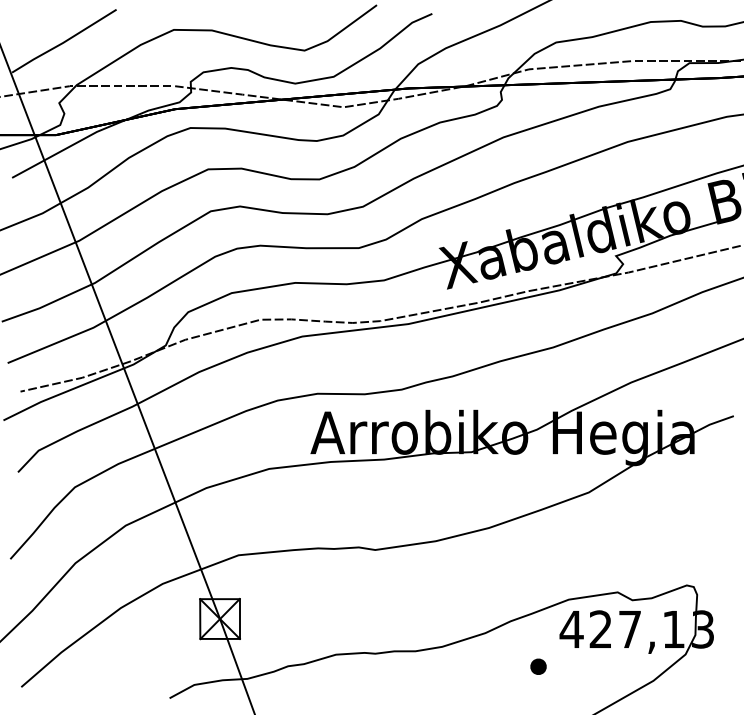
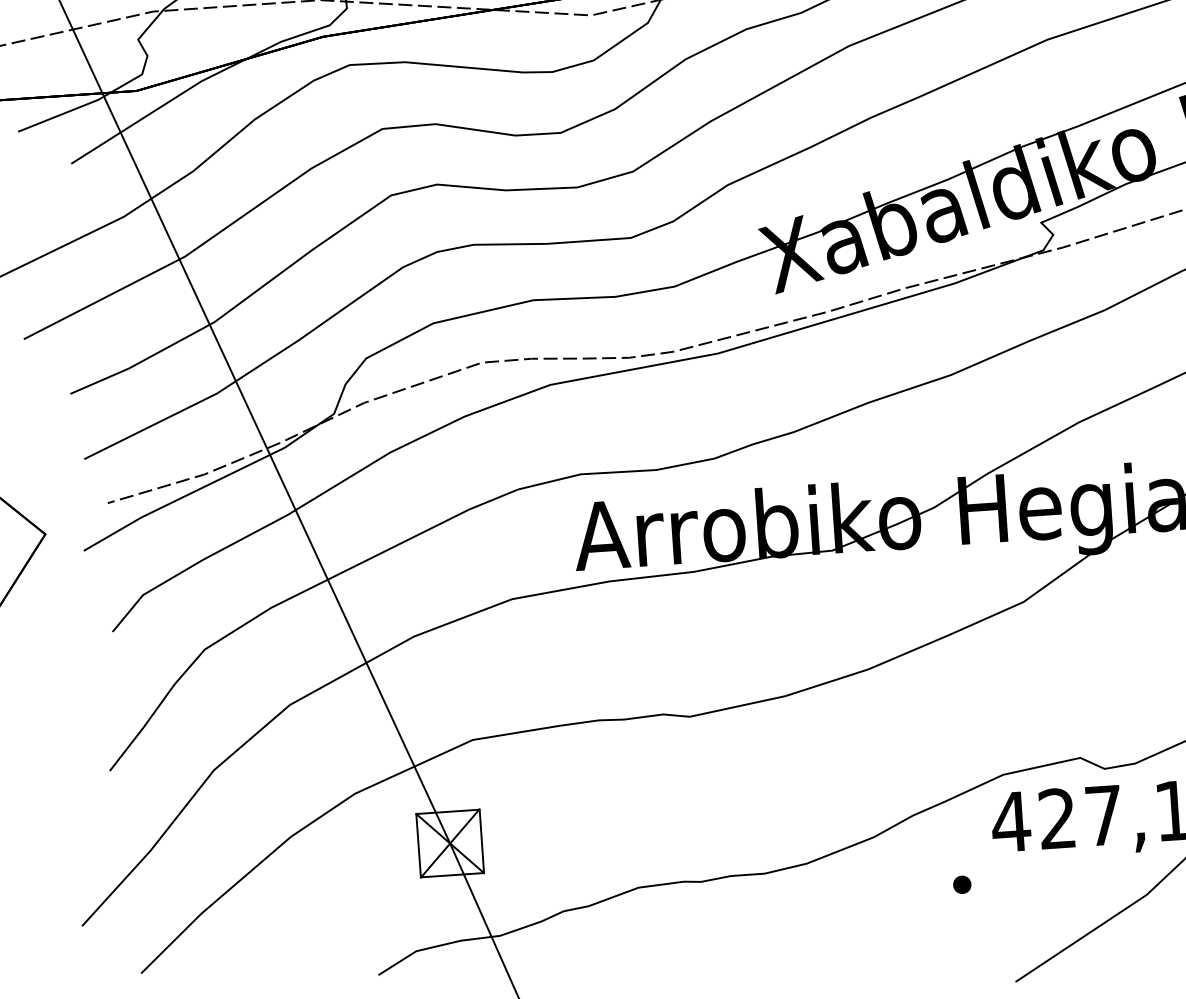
part: (538, 666) -> (962, 884), size x0.7

